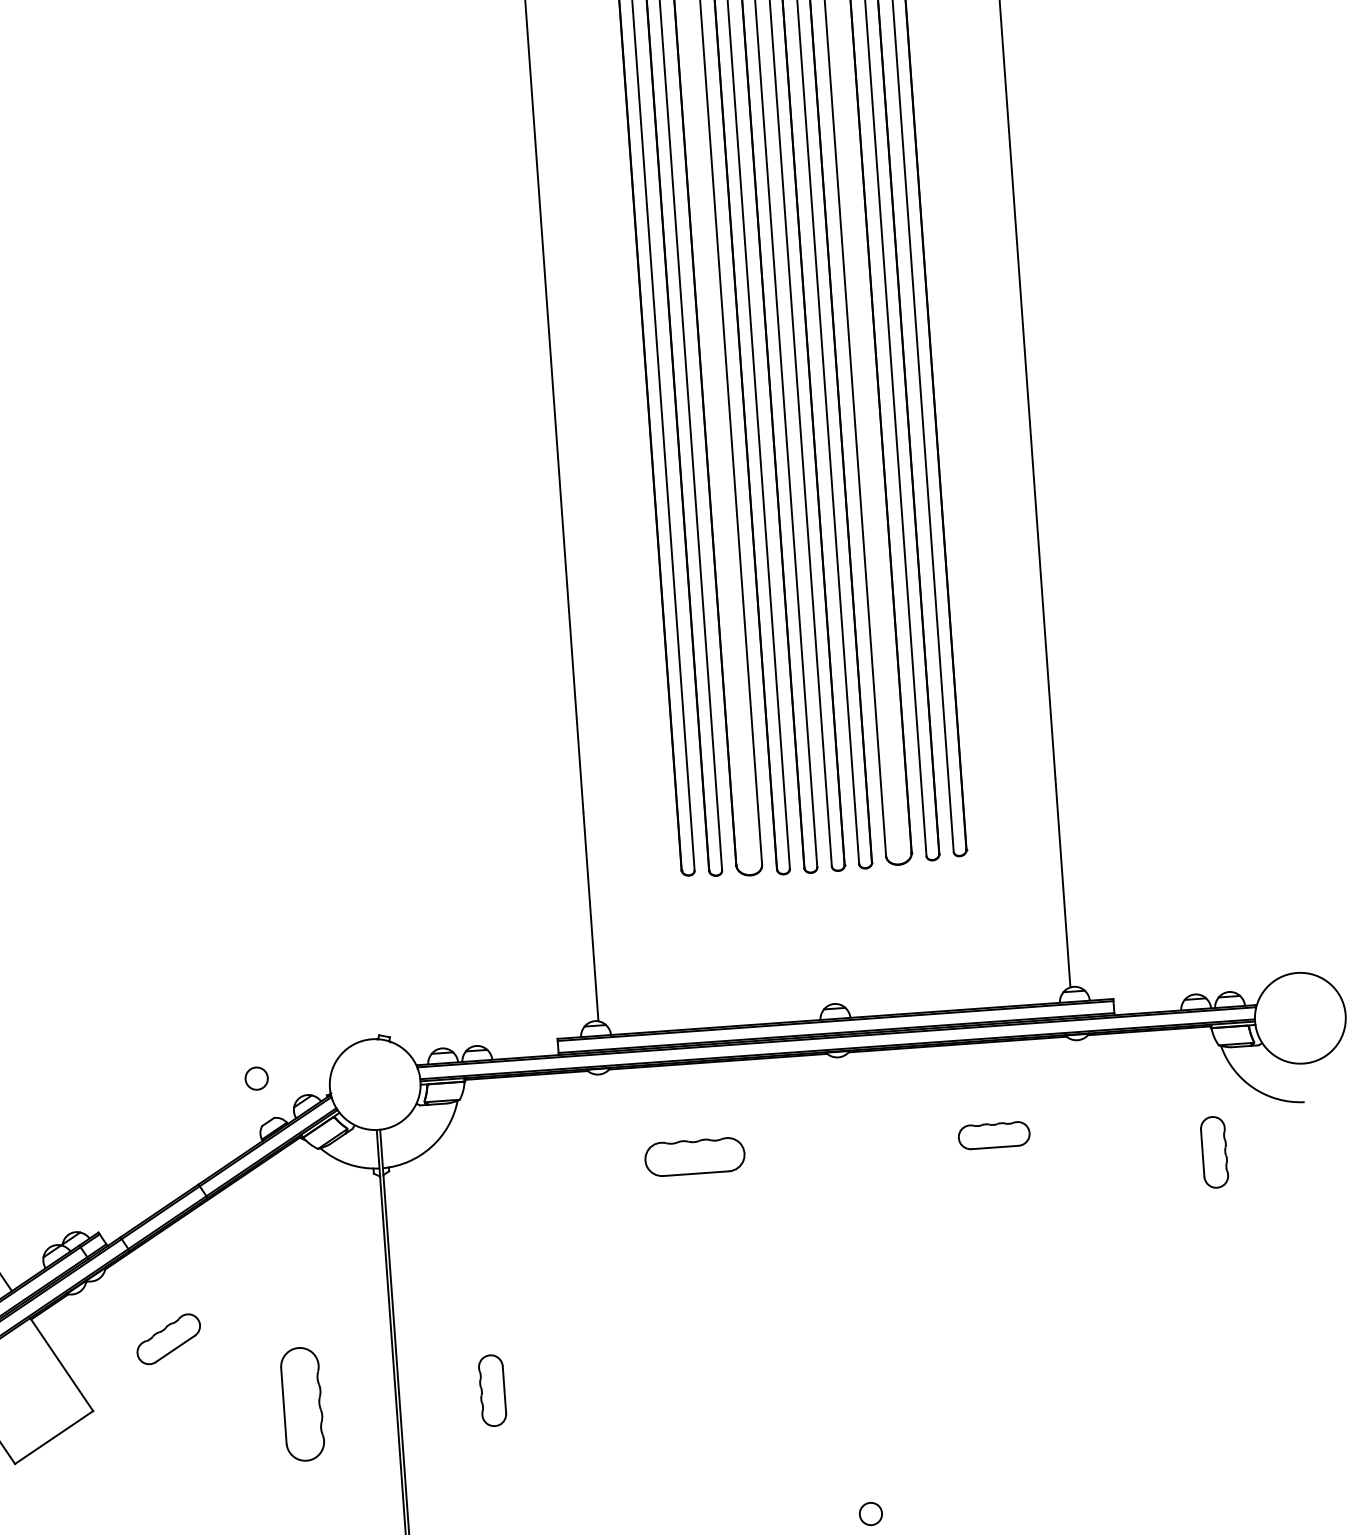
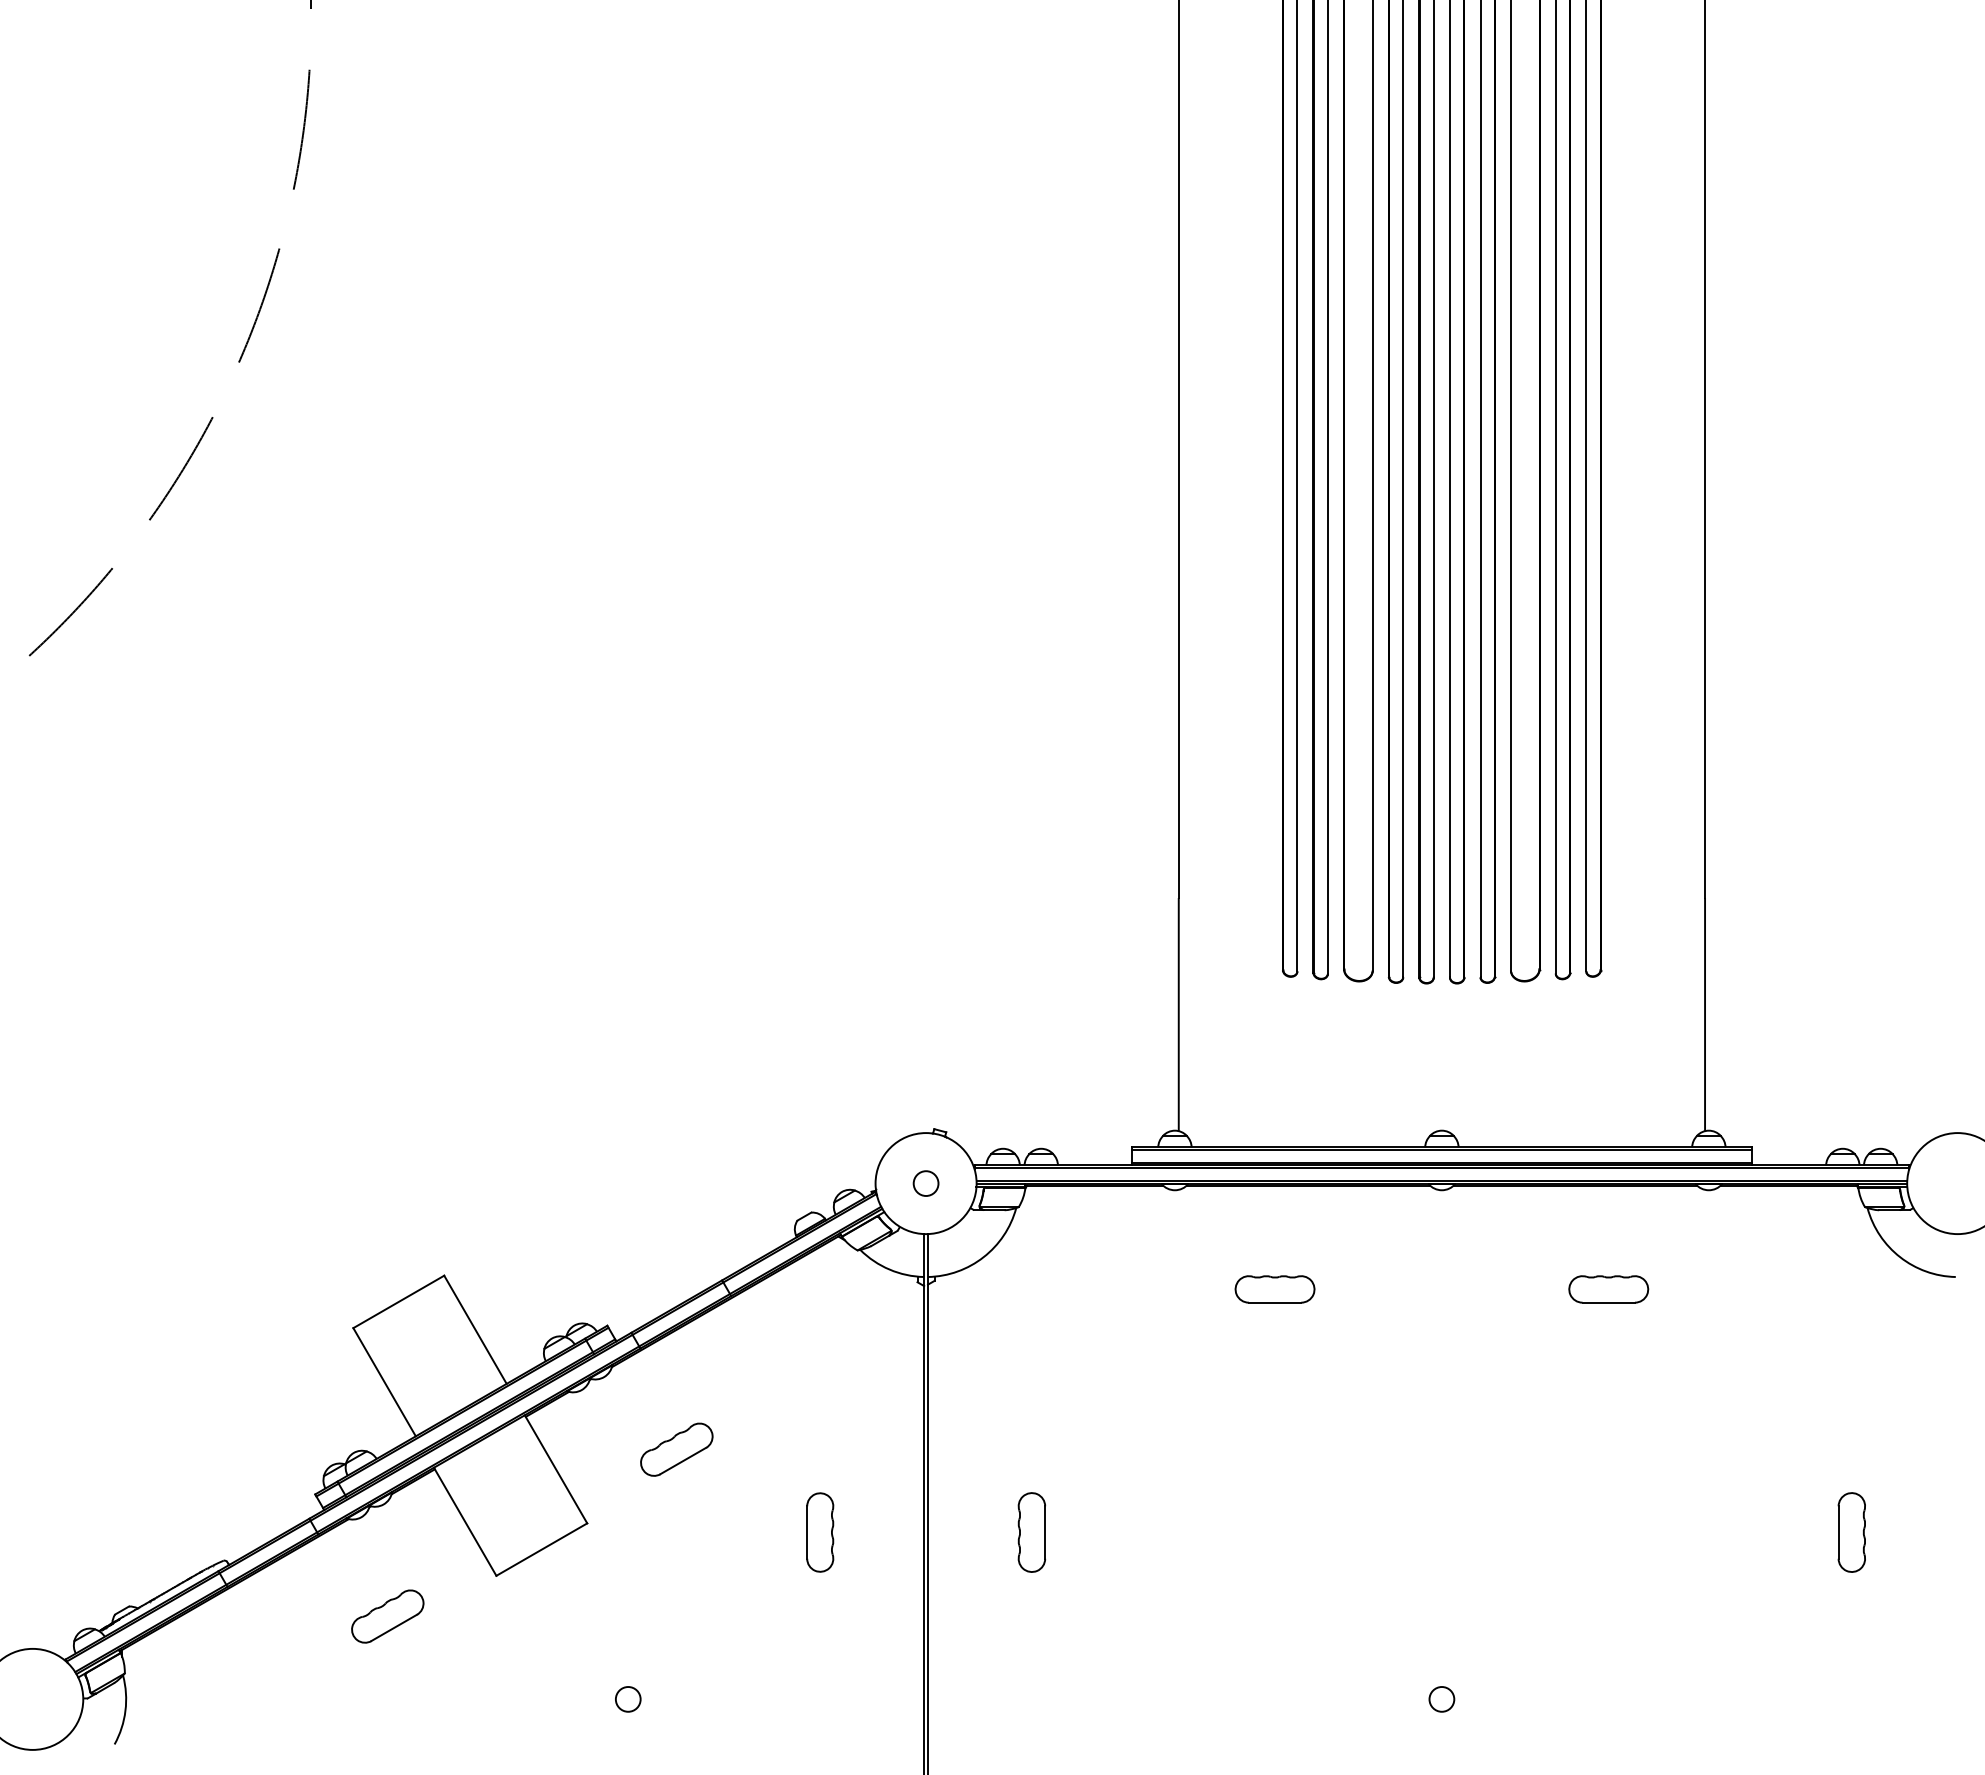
circle: (256, 1078) -> (925, 1183), moved
part: (1214, 1152) -> (1851, 1532), moved
part: (694, 1157) -> (1274, 1289), size x0.71
part: (302, 1404) -> (820, 1532), size x0.62

